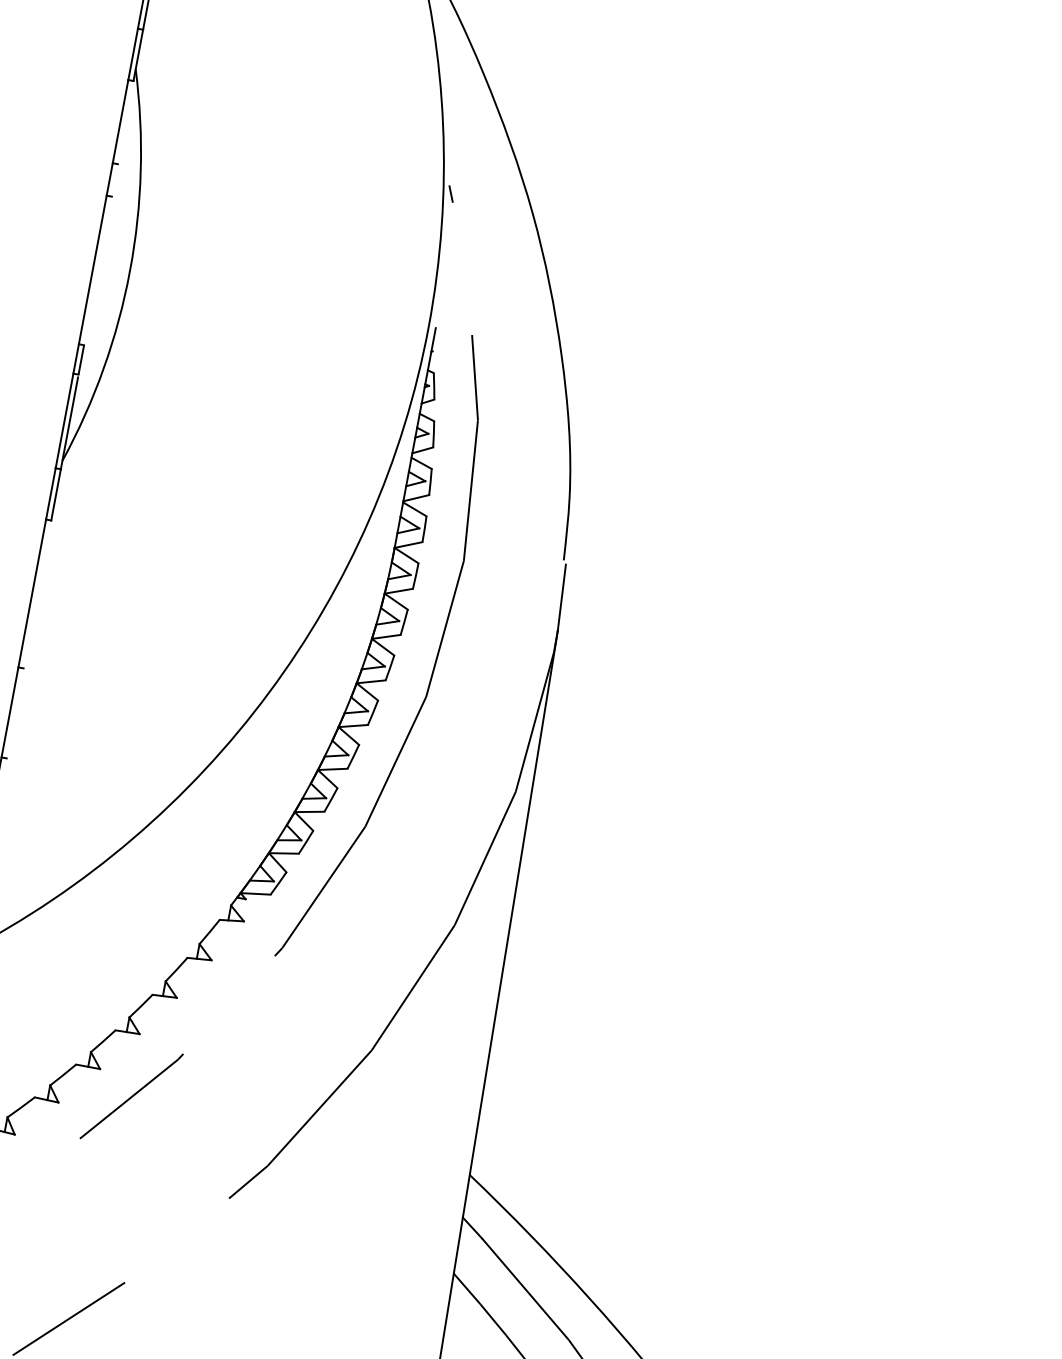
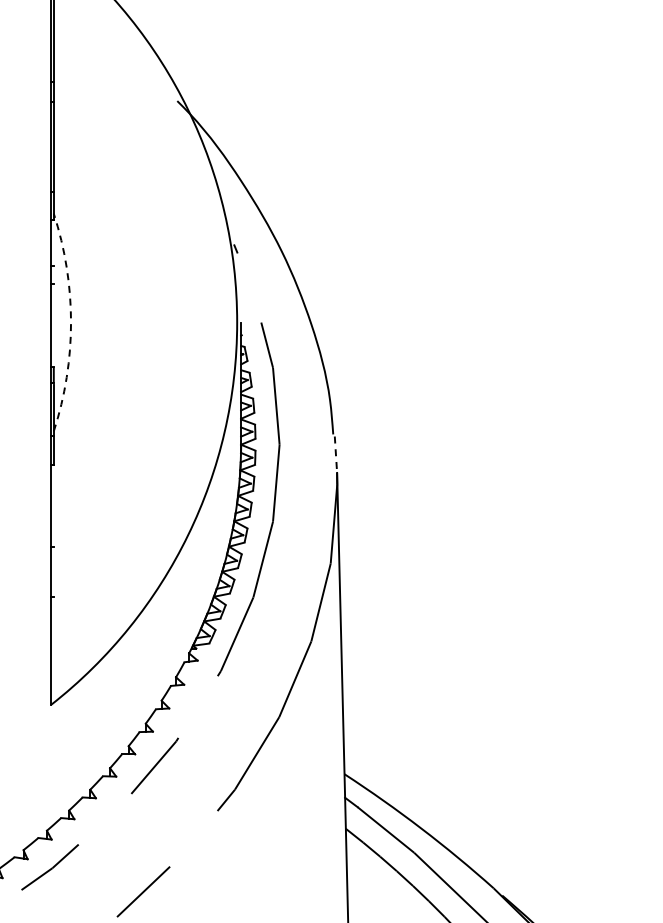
arc: (130, 271) -> (71, 322), solid -> dashed
line: (560, 598) -> (335, 455), solid -> dashed

